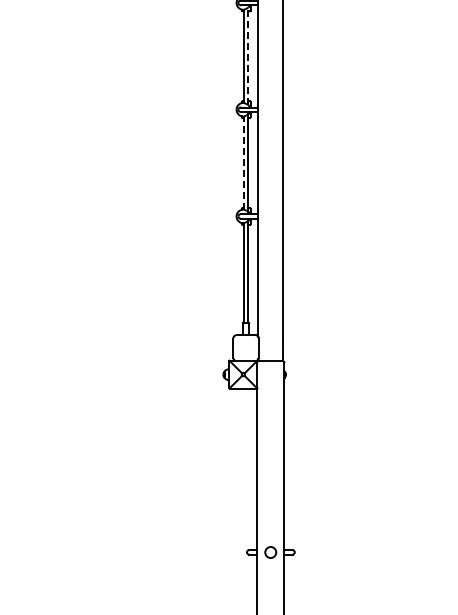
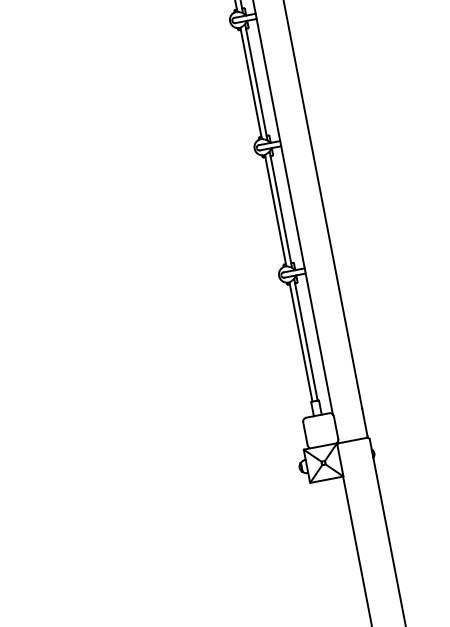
line: (248, 56) -> (256, 82), dashed -> solid
line: (243, 163) -> (275, 211), dashed -> solid

